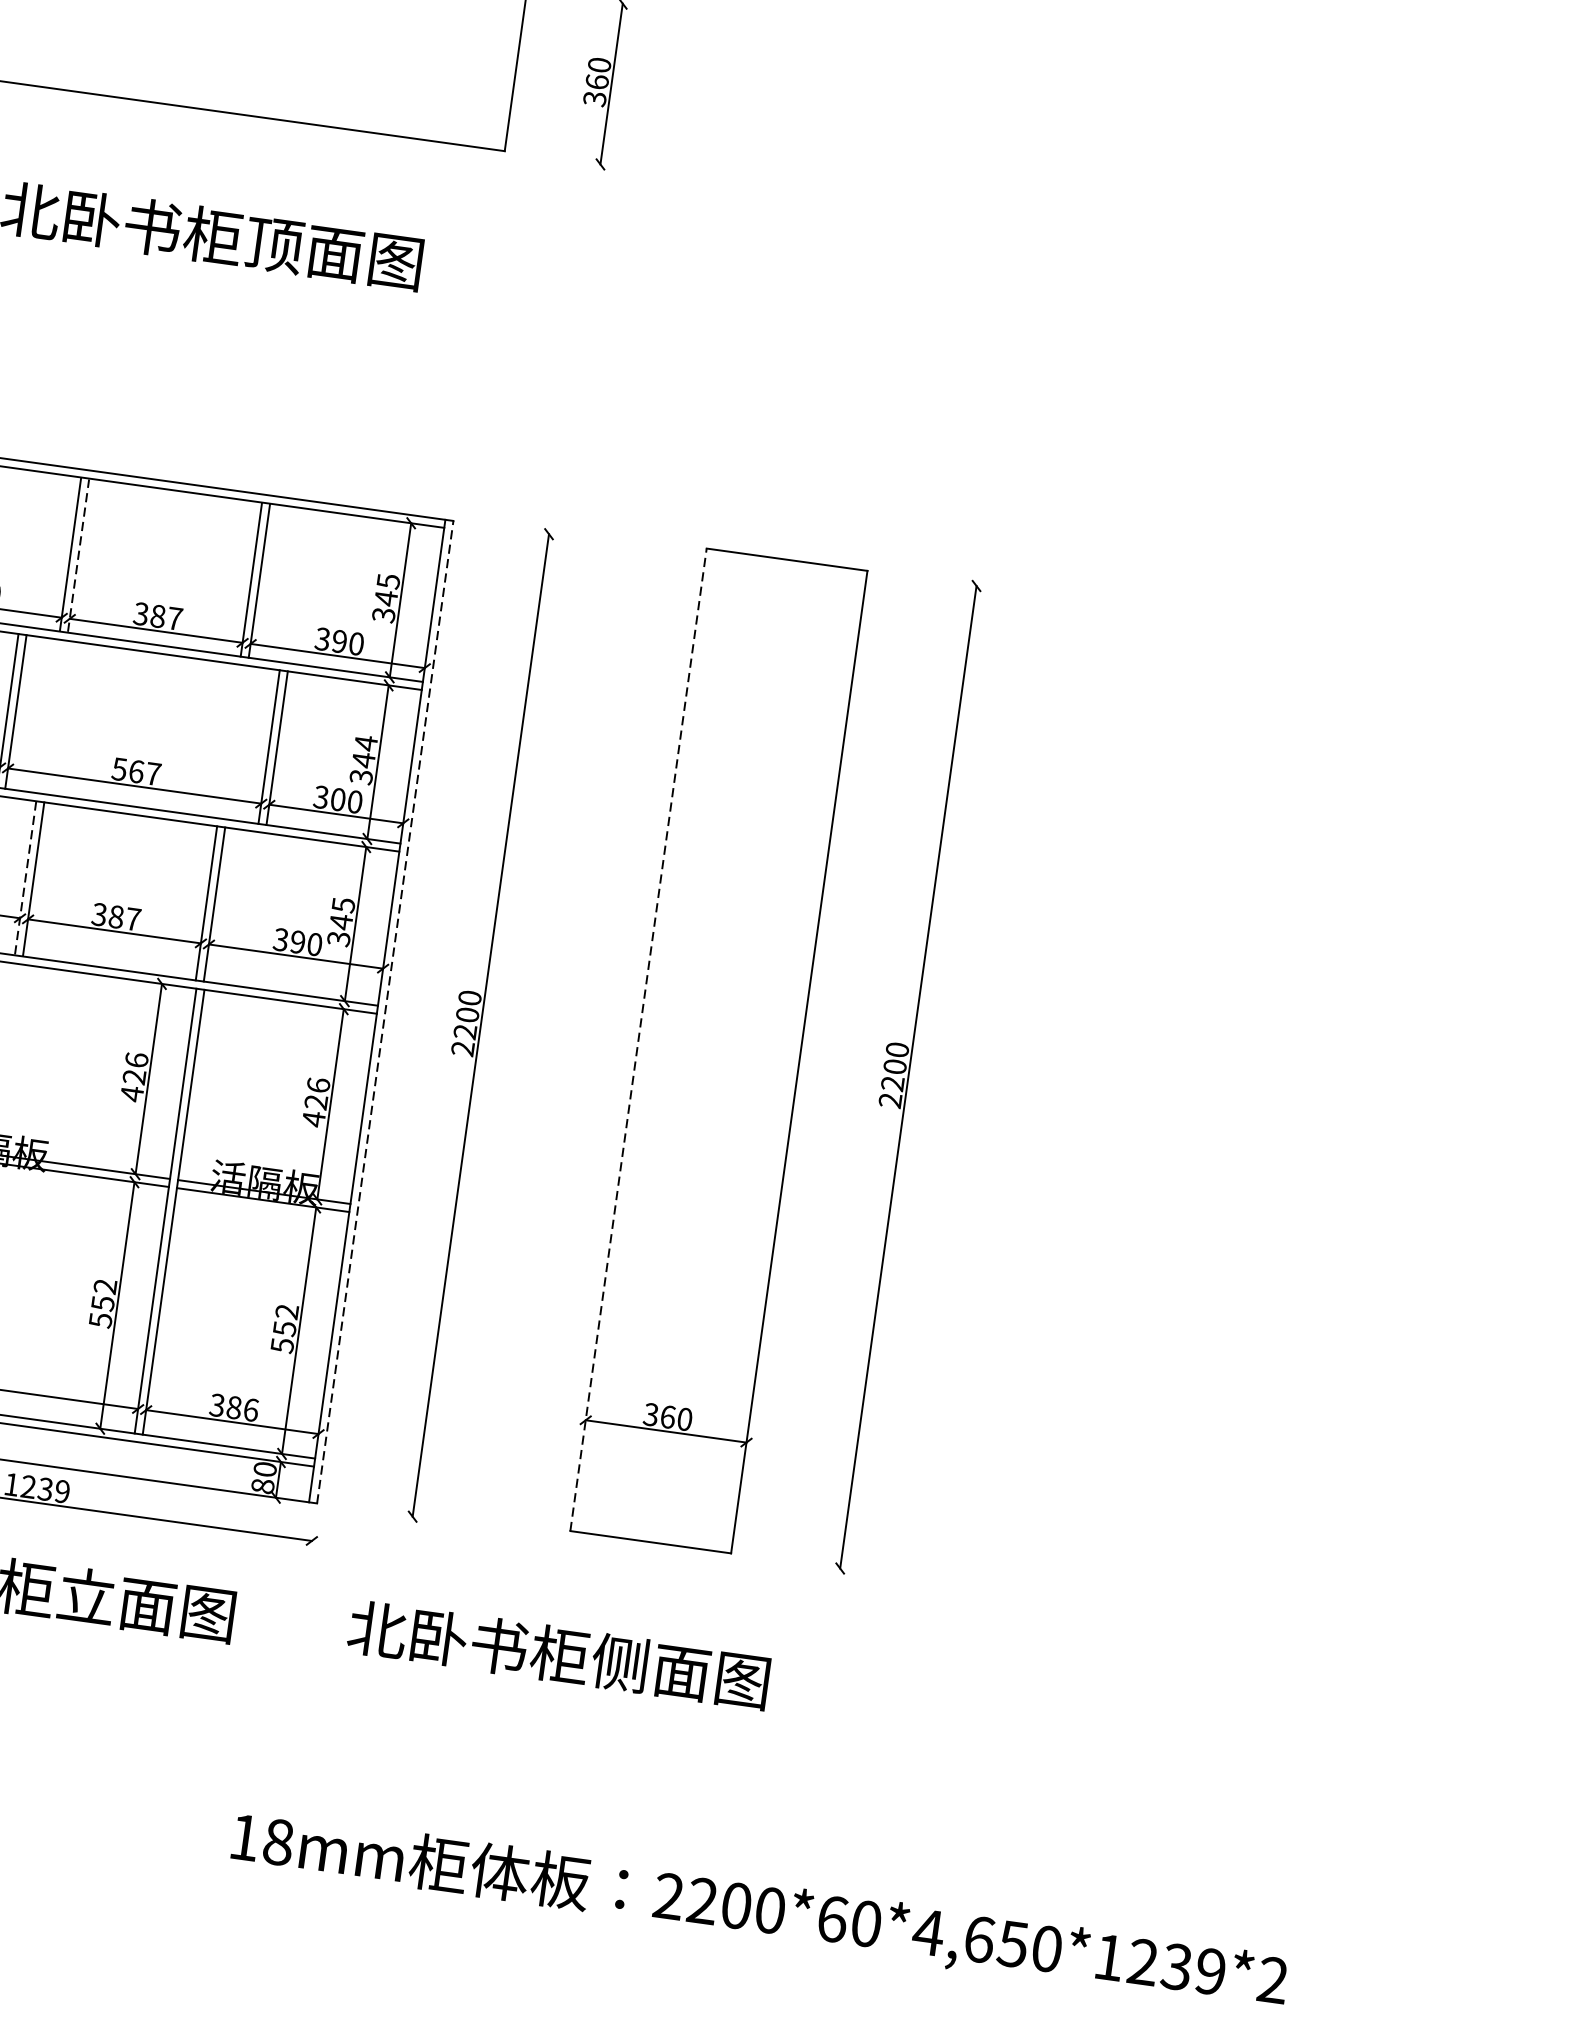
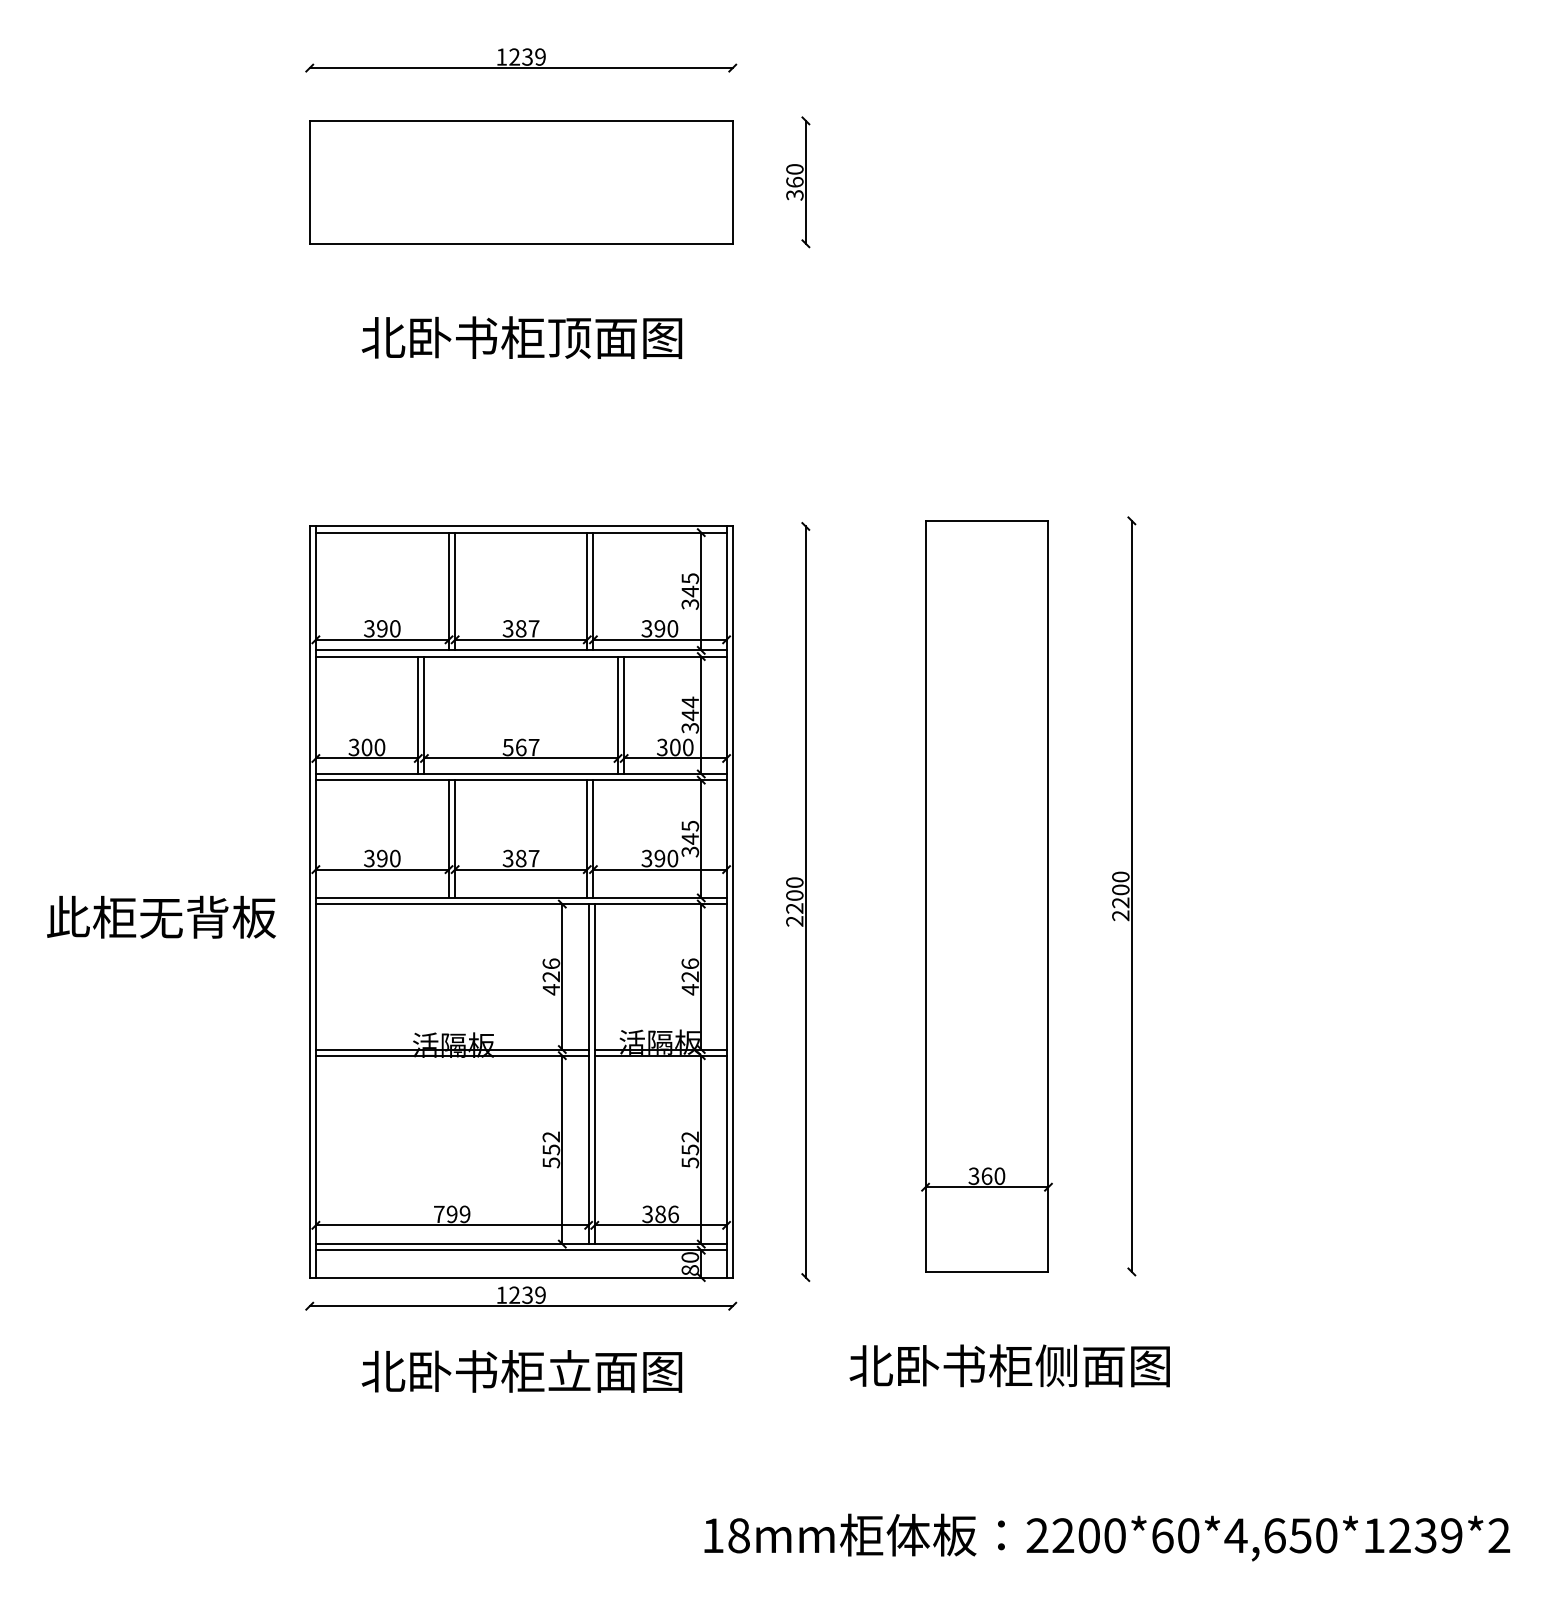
line: (79, 555) -> (455, 591), dashed -> solid
line: (26, 877) -> (449, 838), dashed -> solid
line: (384, 1012) -> (732, 902), dashed -> solid
line: (638, 1039) -> (925, 896), dashed -> solid
text: (558, 1654) -> (1009, 1365), moved

